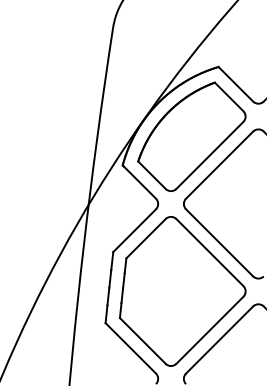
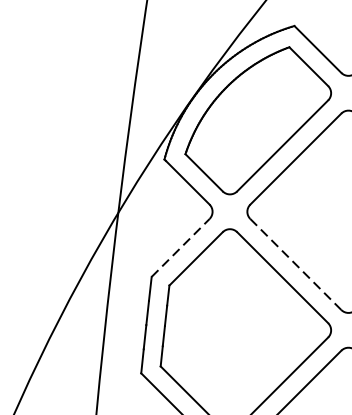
line: (135, 230) -> (181, 247), solid -> dashed
line: (219, 243) -> (295, 265), solid -> dashed

